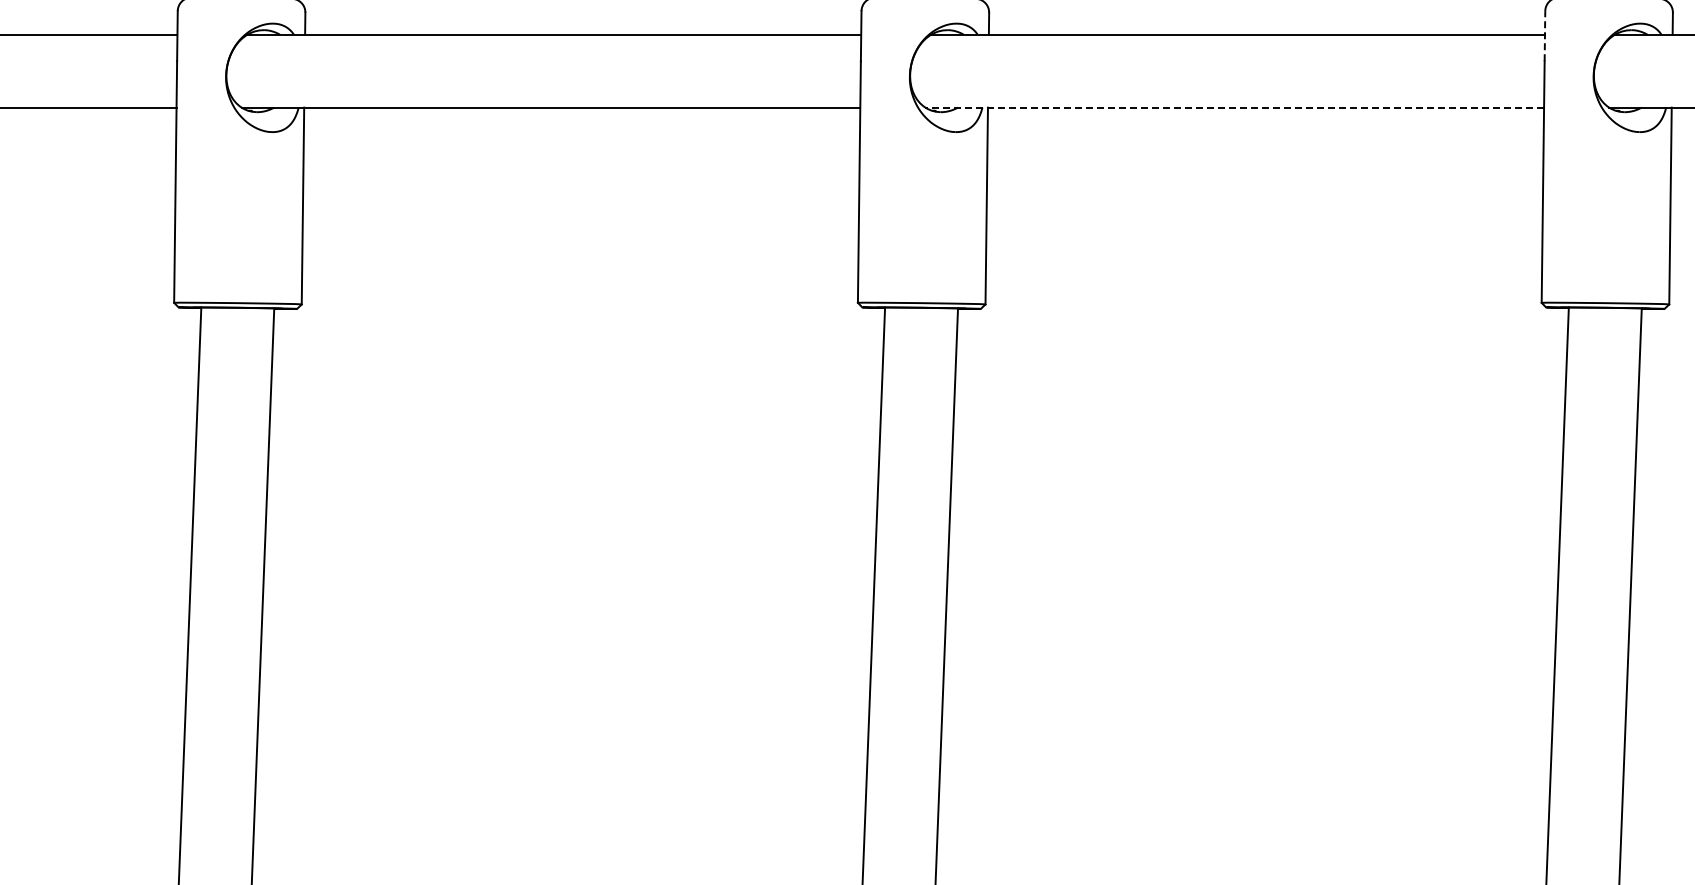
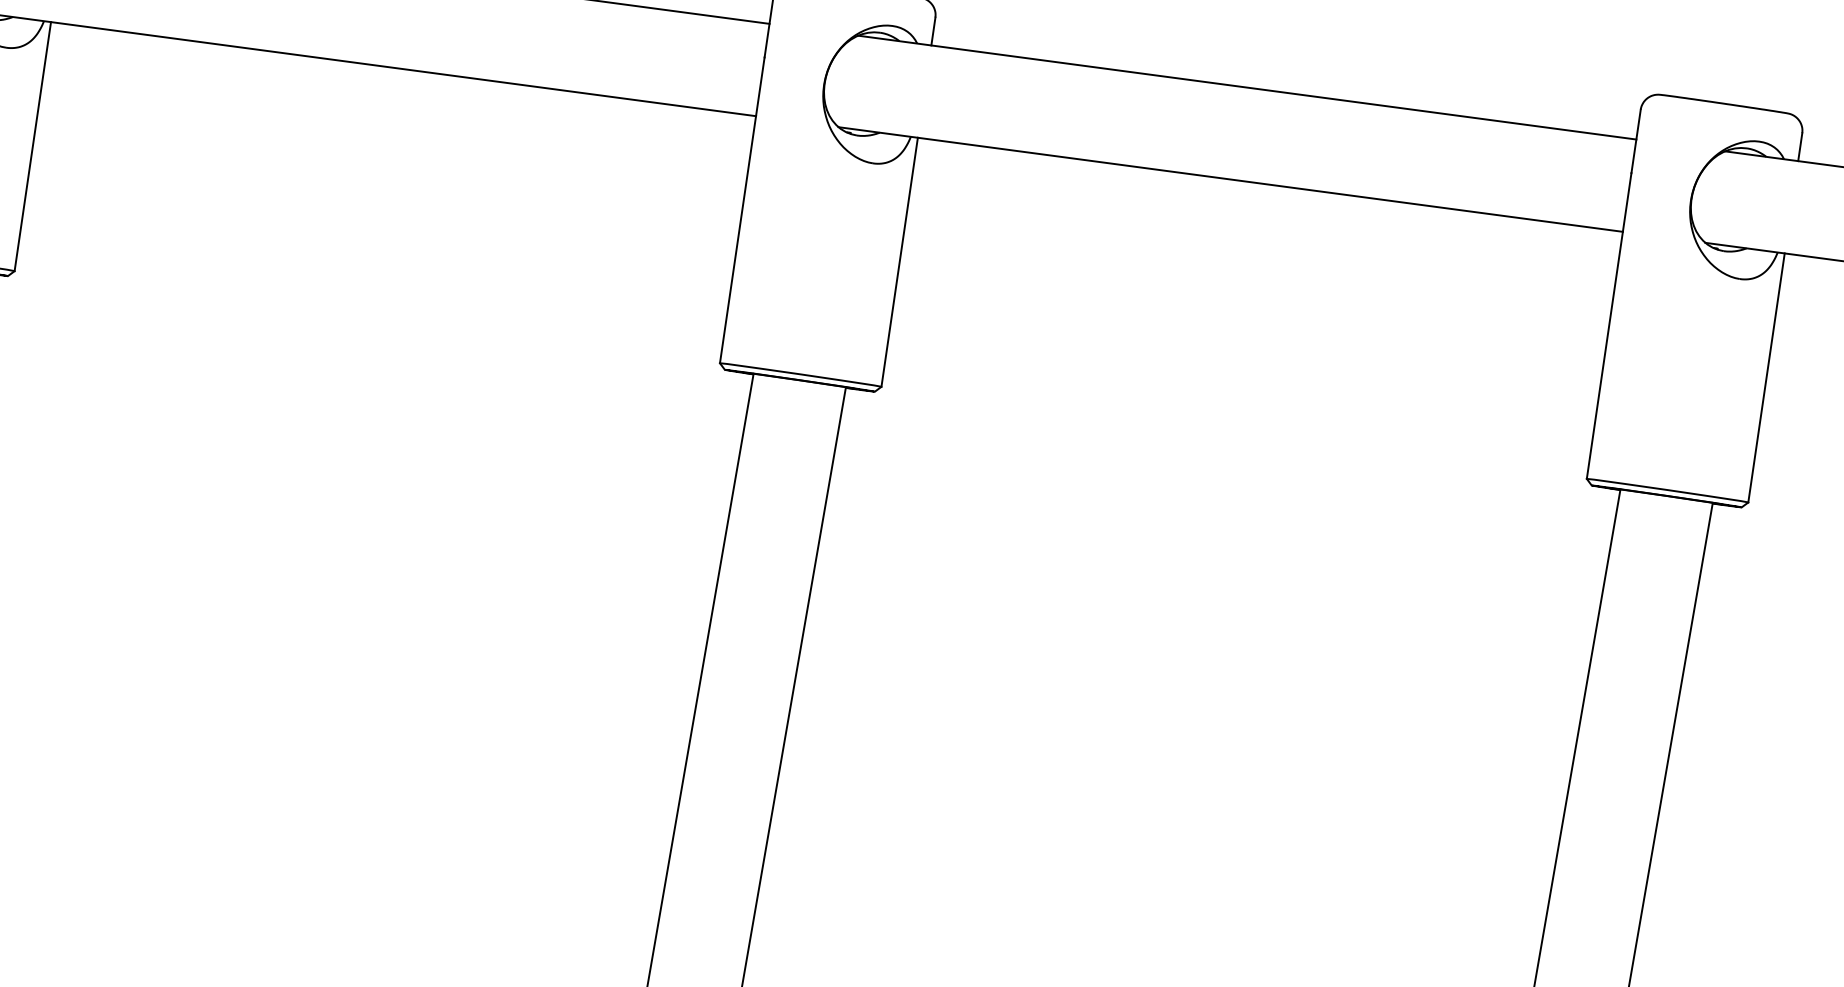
line: (1544, 35) -> (1635, 140), dashed -> solid
line: (1234, 107) -> (1230, 179), dashed -> solid

